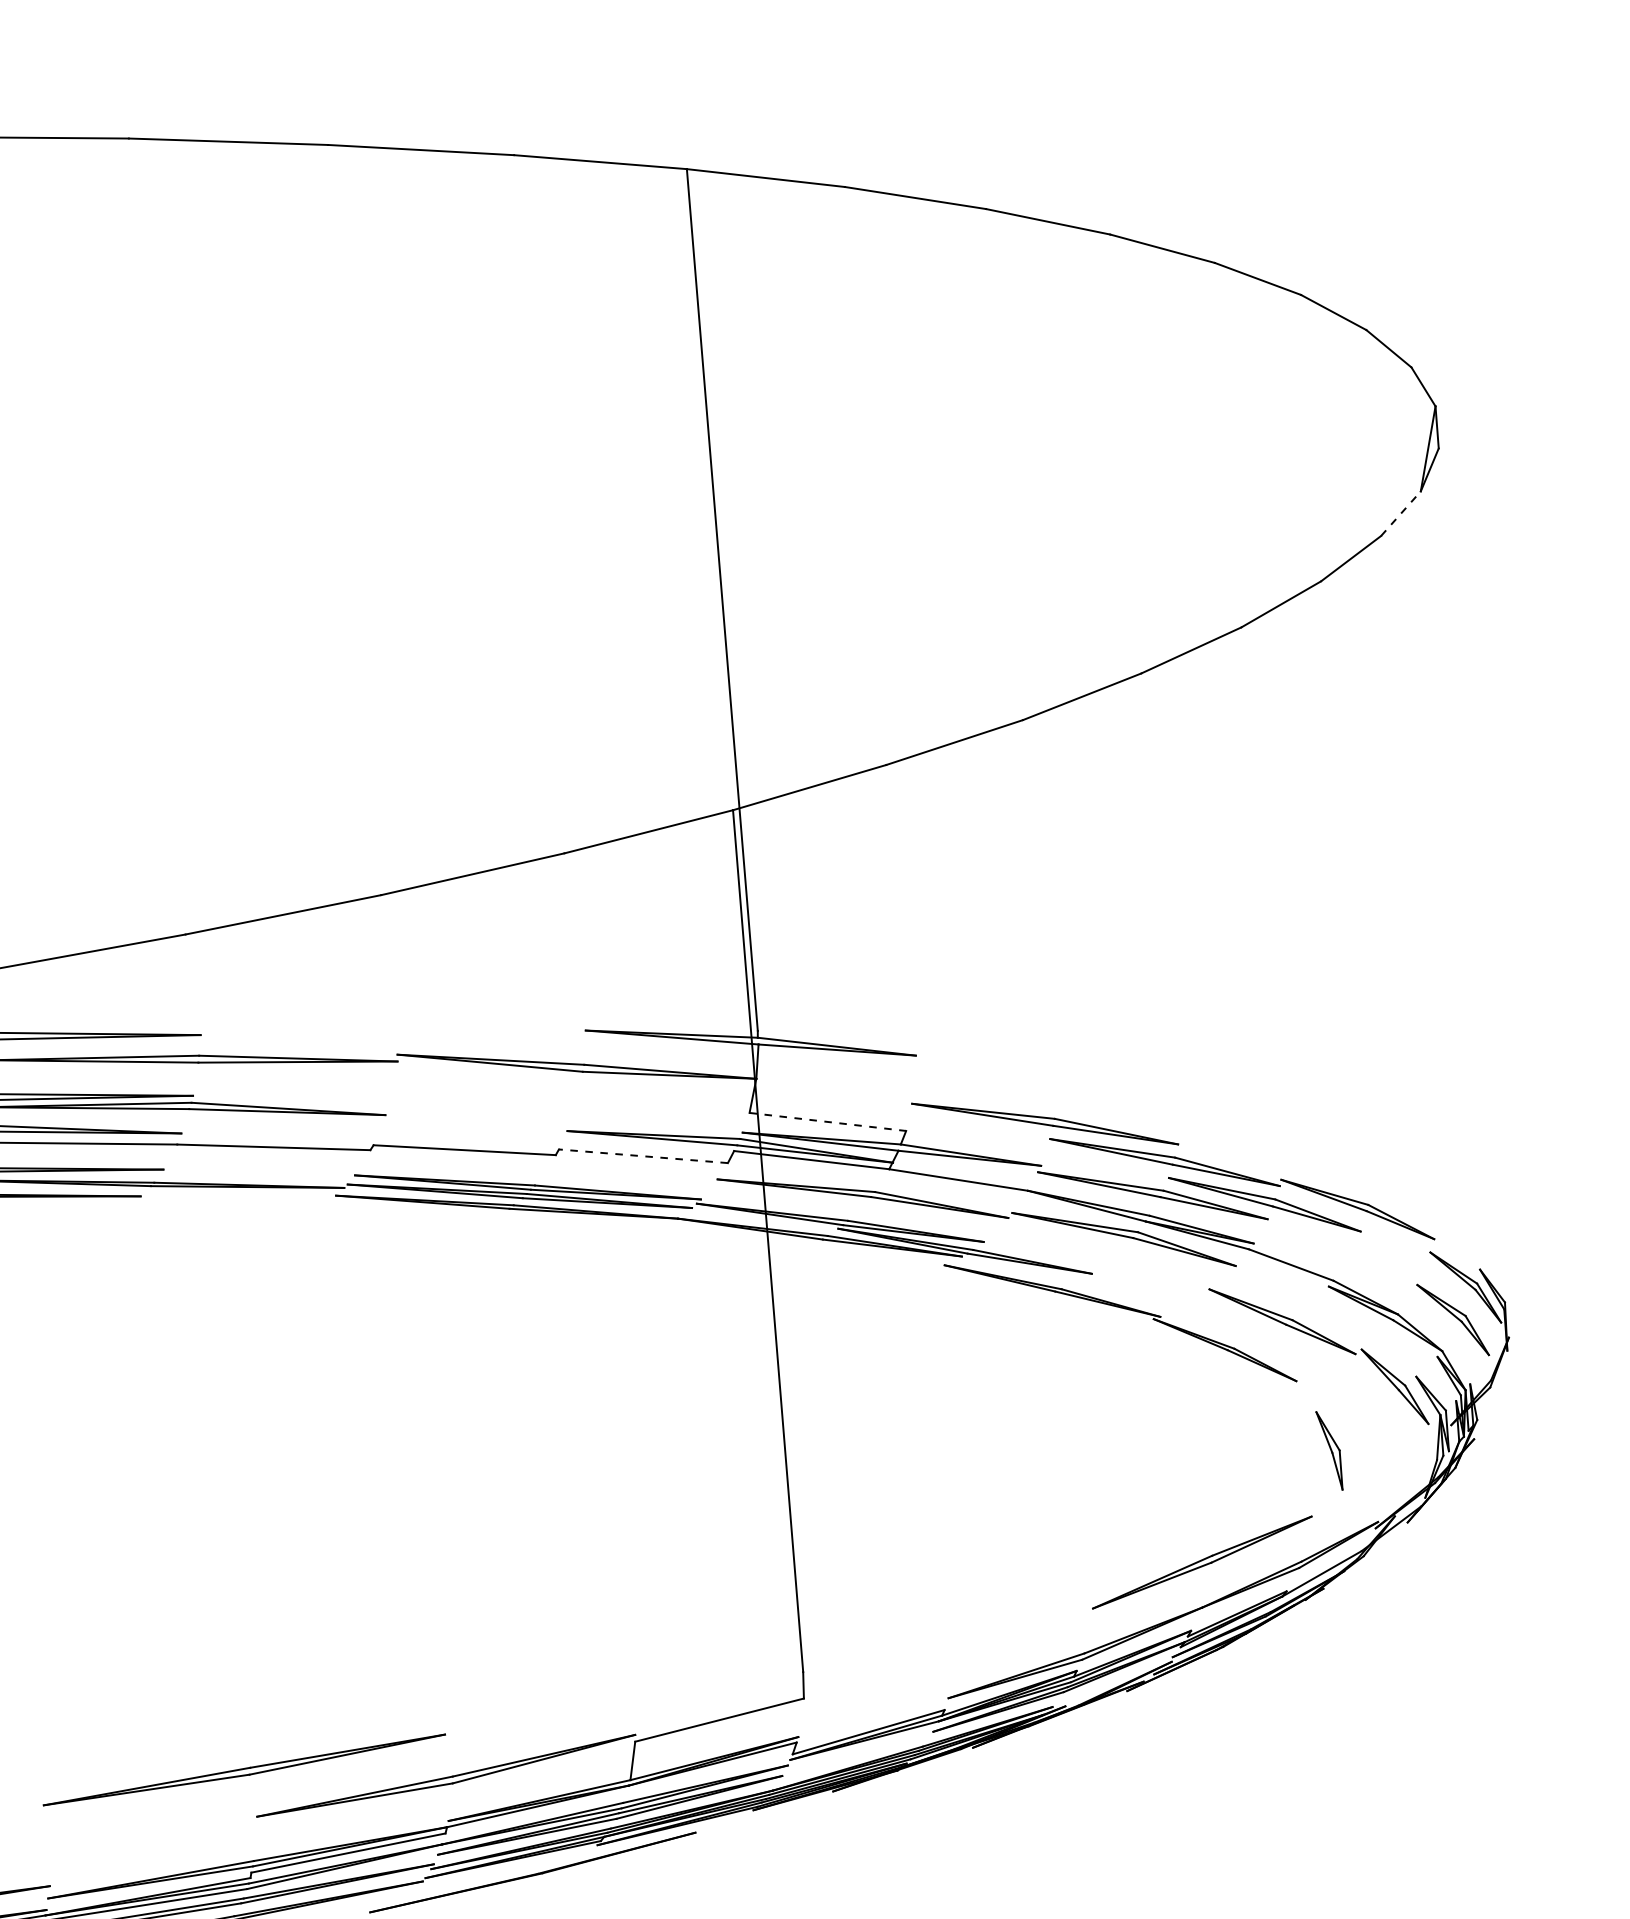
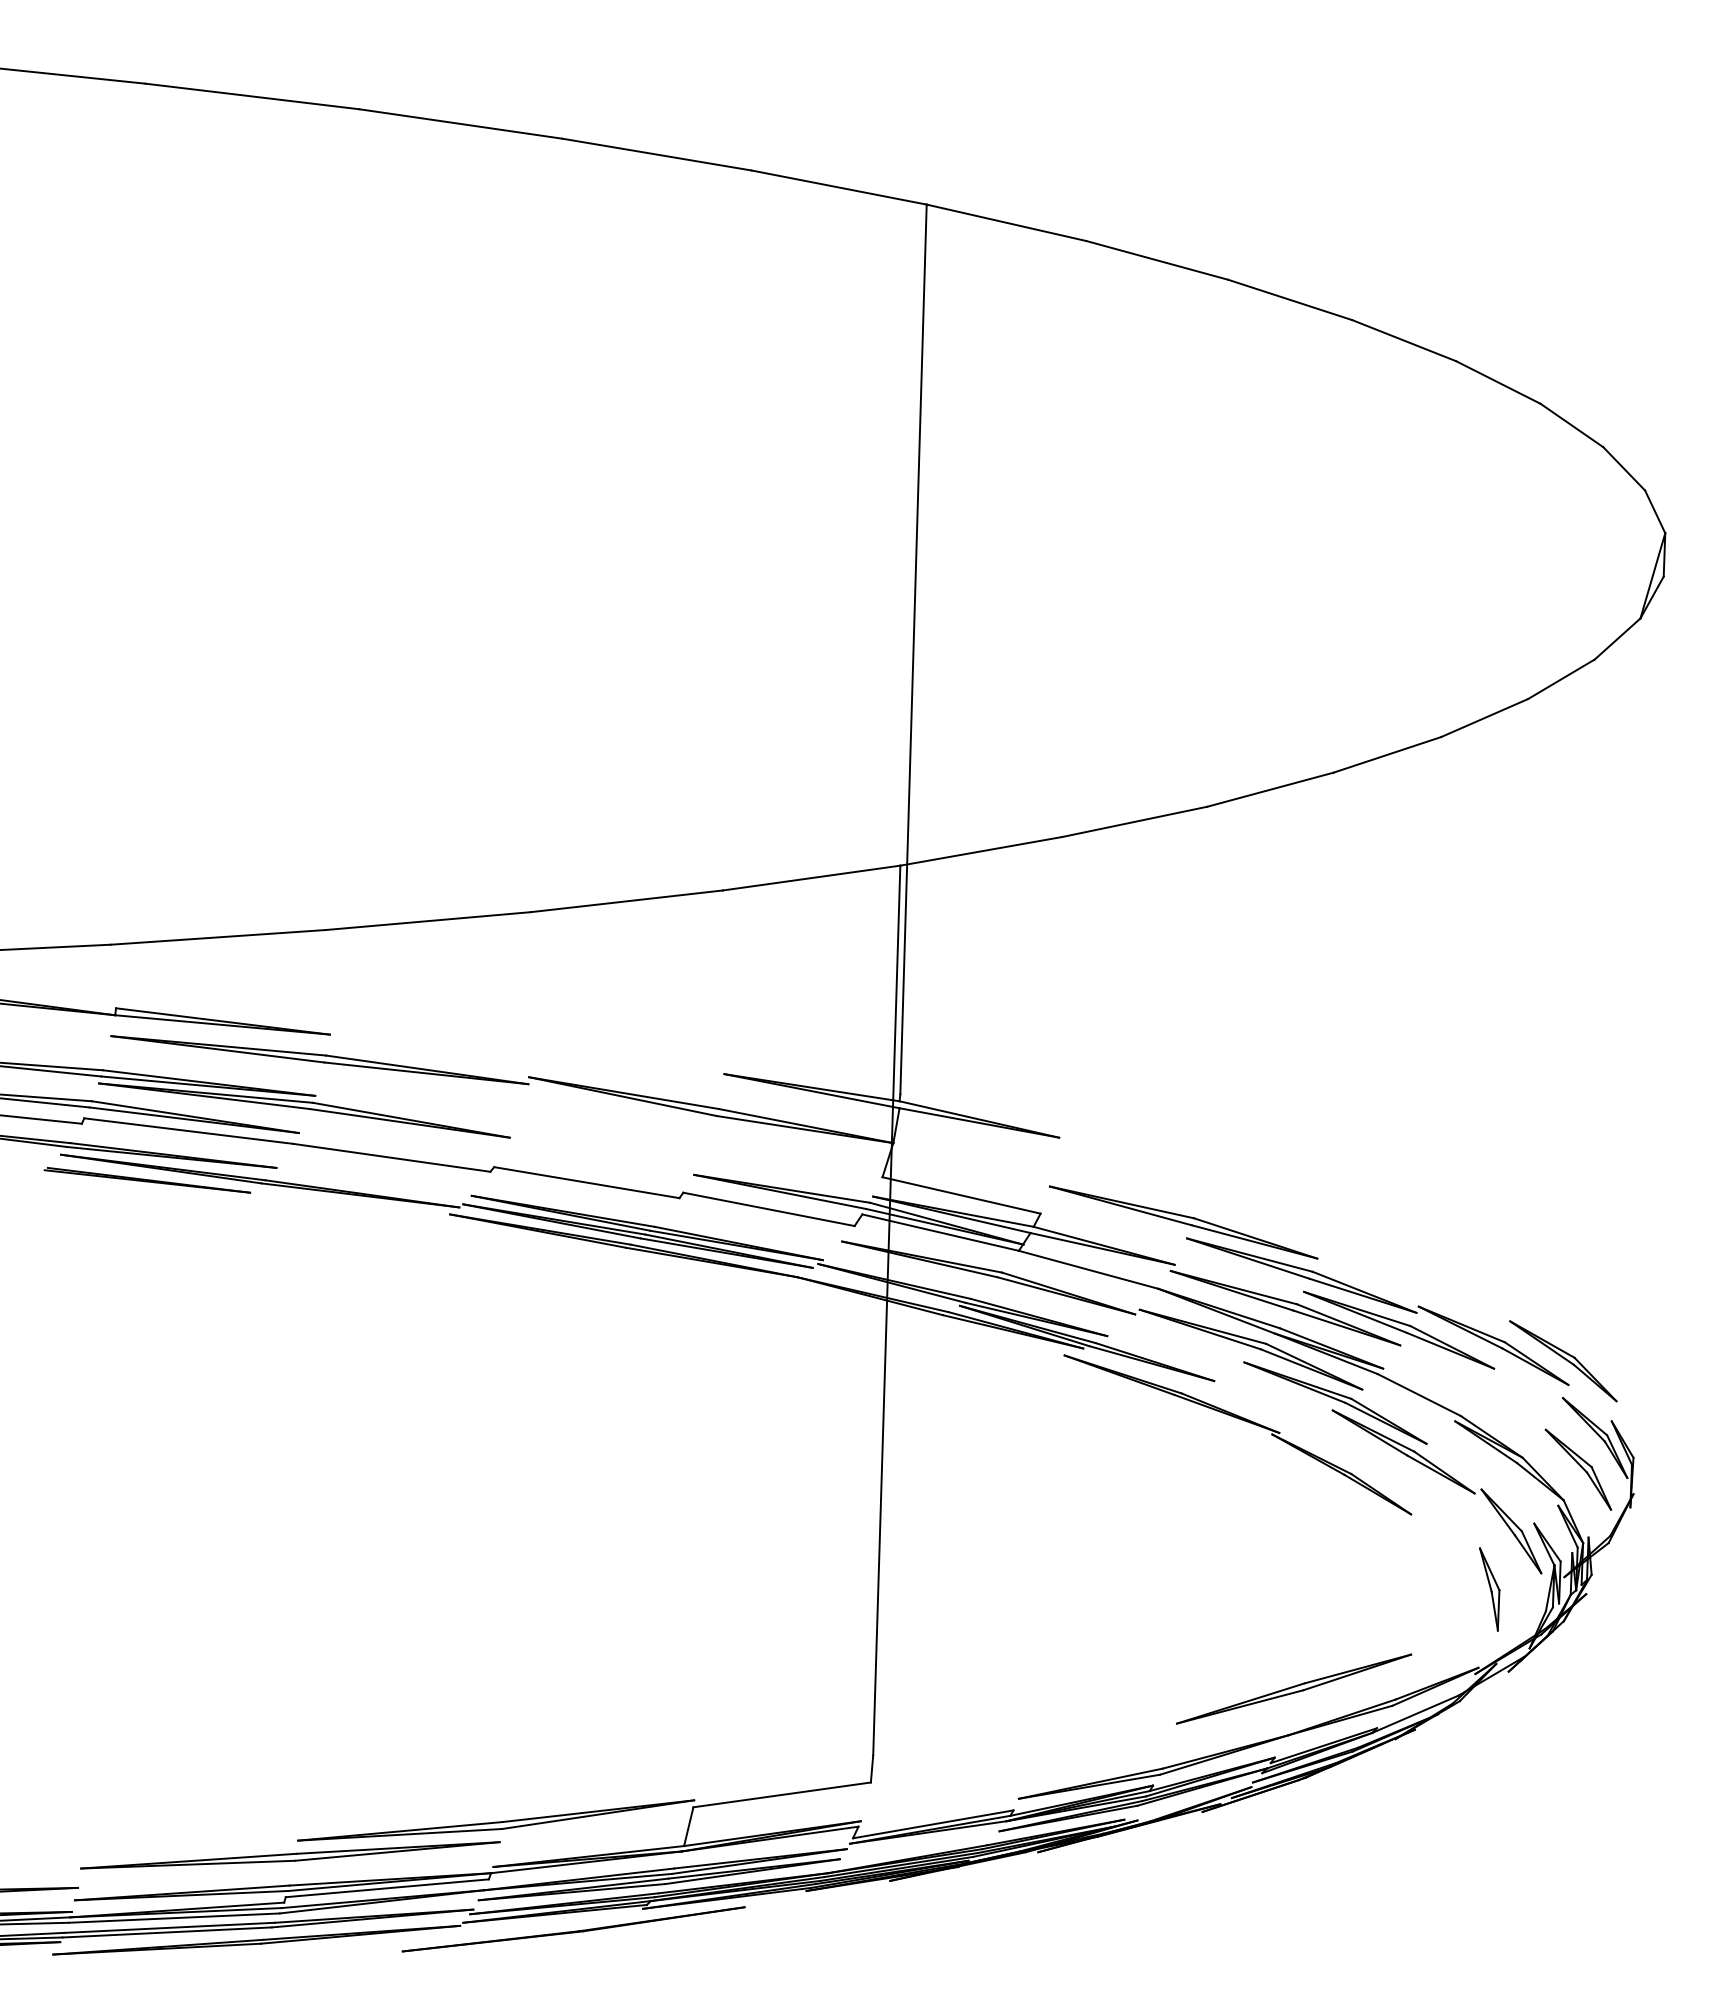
line: (1400, 513) -> (1617, 638), dashed -> solid
line: (828, 1121) -> (962, 1195), dashed -> solid
line: (642, 1156) -> (768, 1209), dashed -> solid
part: (1426, 1217) -> (1563, 1361), added
part: (1211, 1281) -> (1335, 1402), added
part: (1330, 1450) -> (1489, 1589), moved
part: (244, 1770) -> (290, 1855), moved

